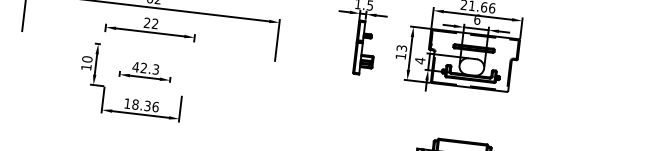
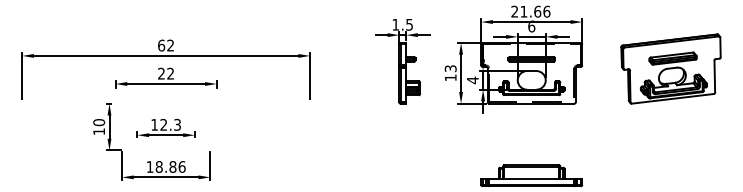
text: (135, 66) -> (154, 124), 42.3 -> 12.3
part: (595, 70) -> (670, 68), added
text: (147, 105) -> (172, 166), 18.36 -> 18.86

